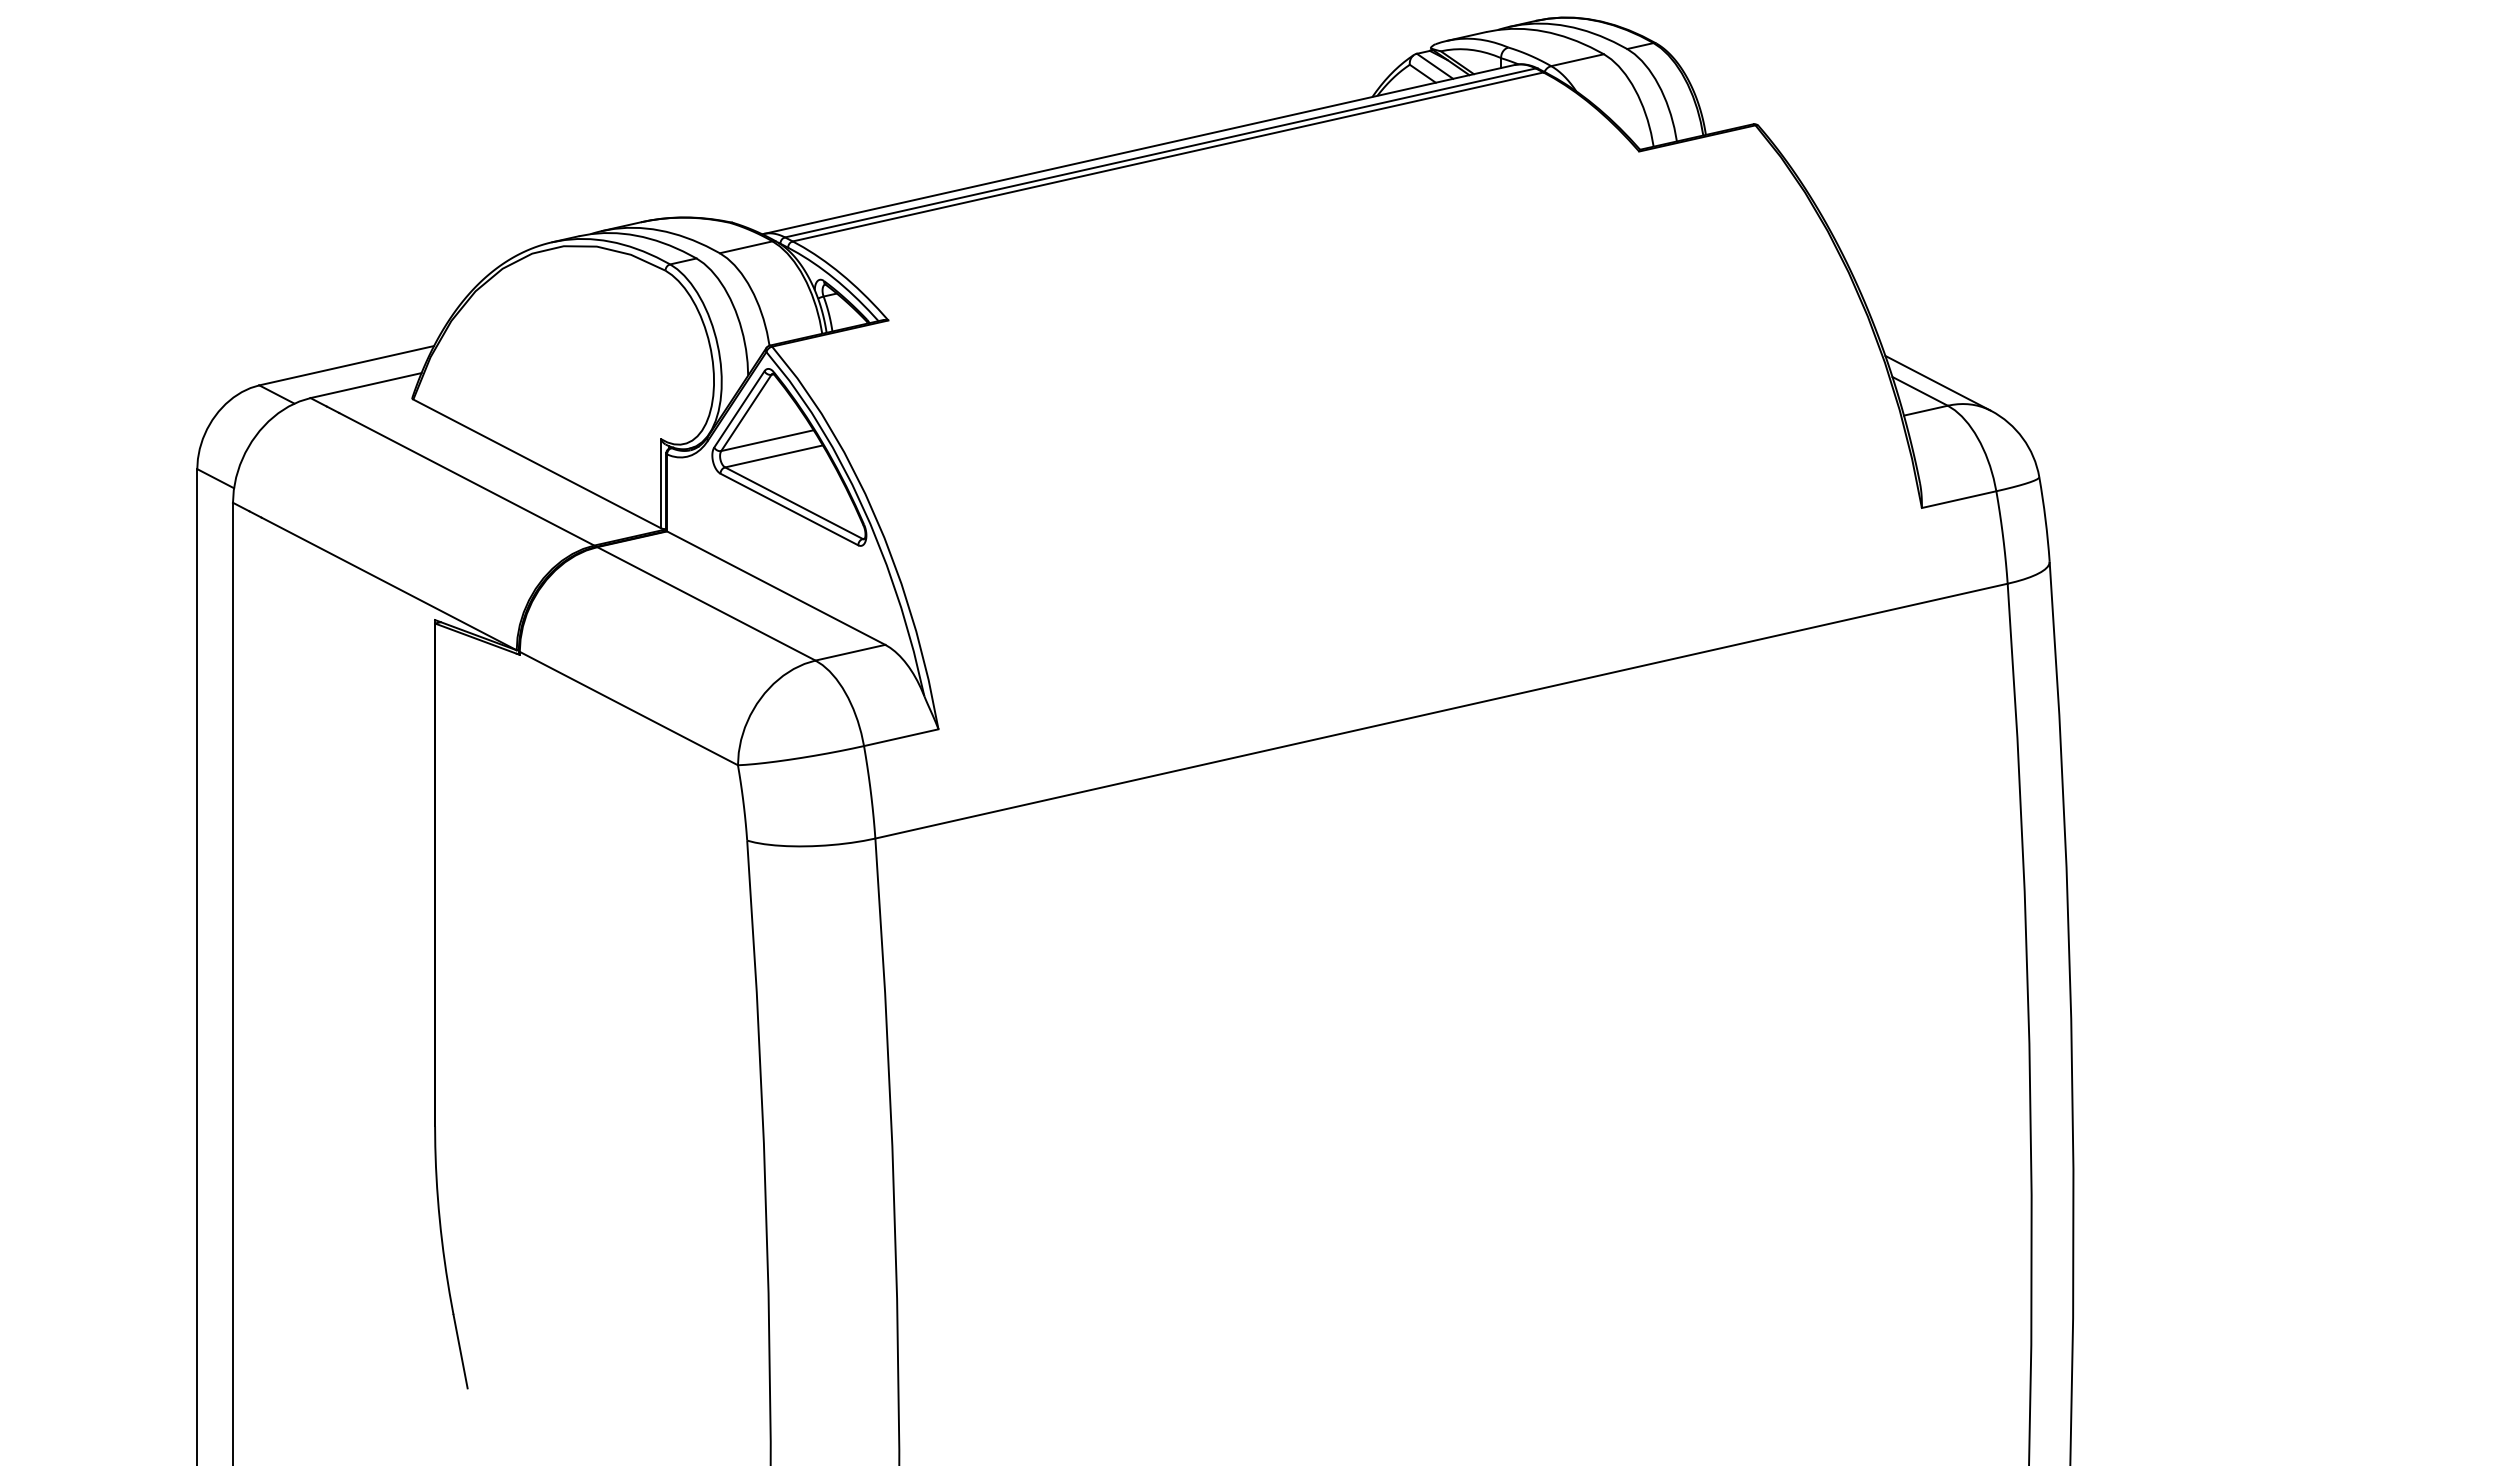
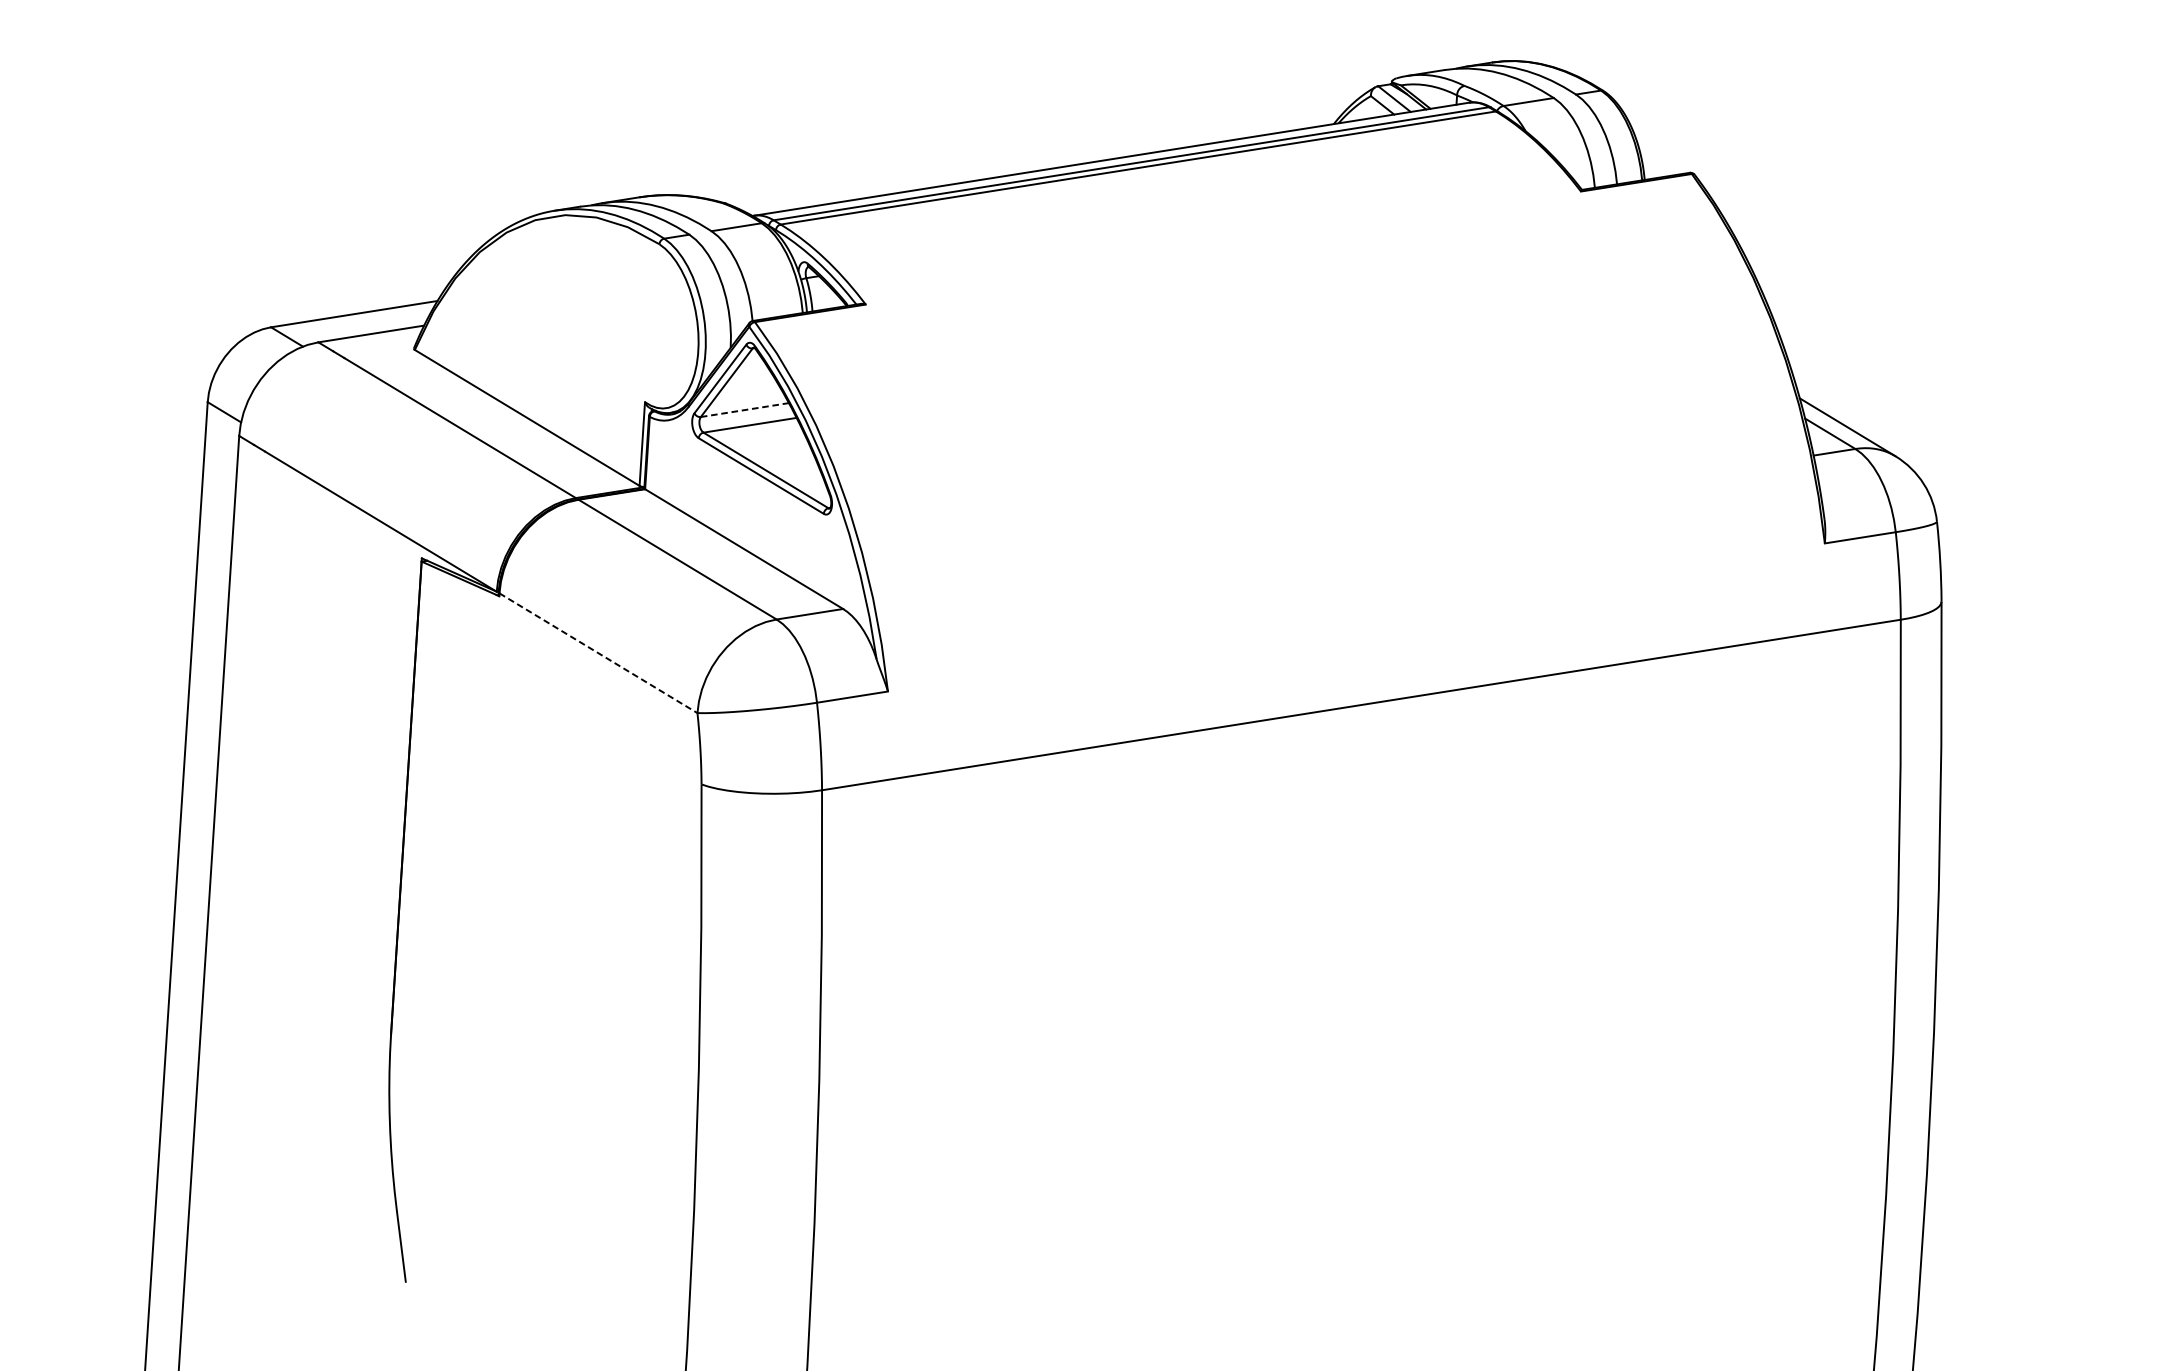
line: (768, 440) -> (745, 409), solid -> dashed
line: (628, 708) -> (598, 653), solid -> dashed

